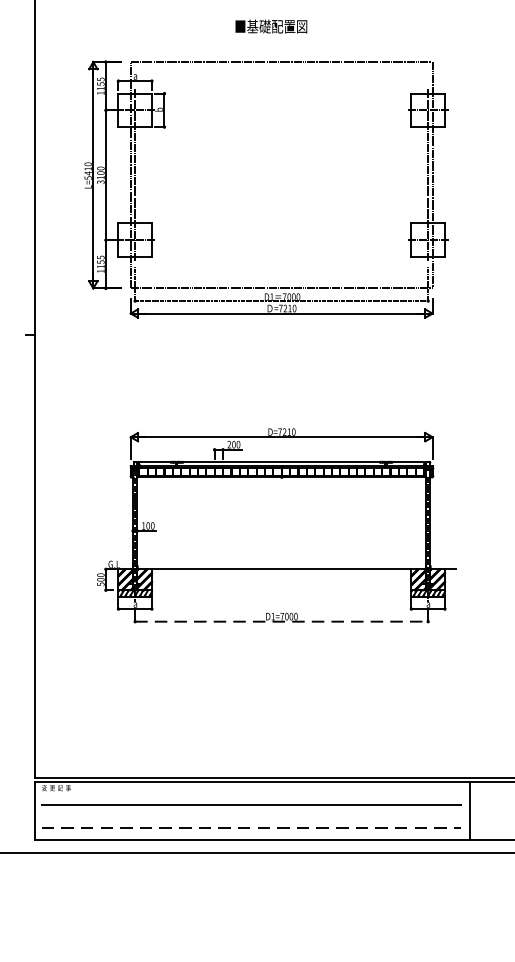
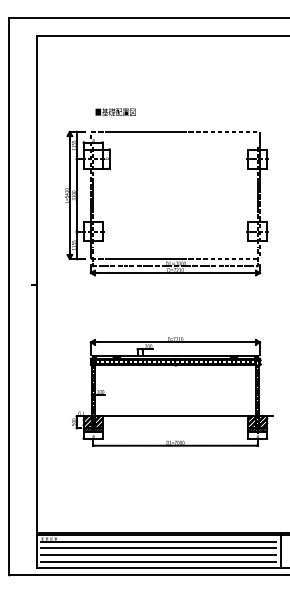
text: (271, 25) -> (115, 111), moved
line: (281, 621) -> (175, 445), dashed -> solid
line: (251, 792) -> (158, 541), added
line: (251, 817) -> (158, 555), added
line: (251, 828) -> (158, 561), dashed -> solid

